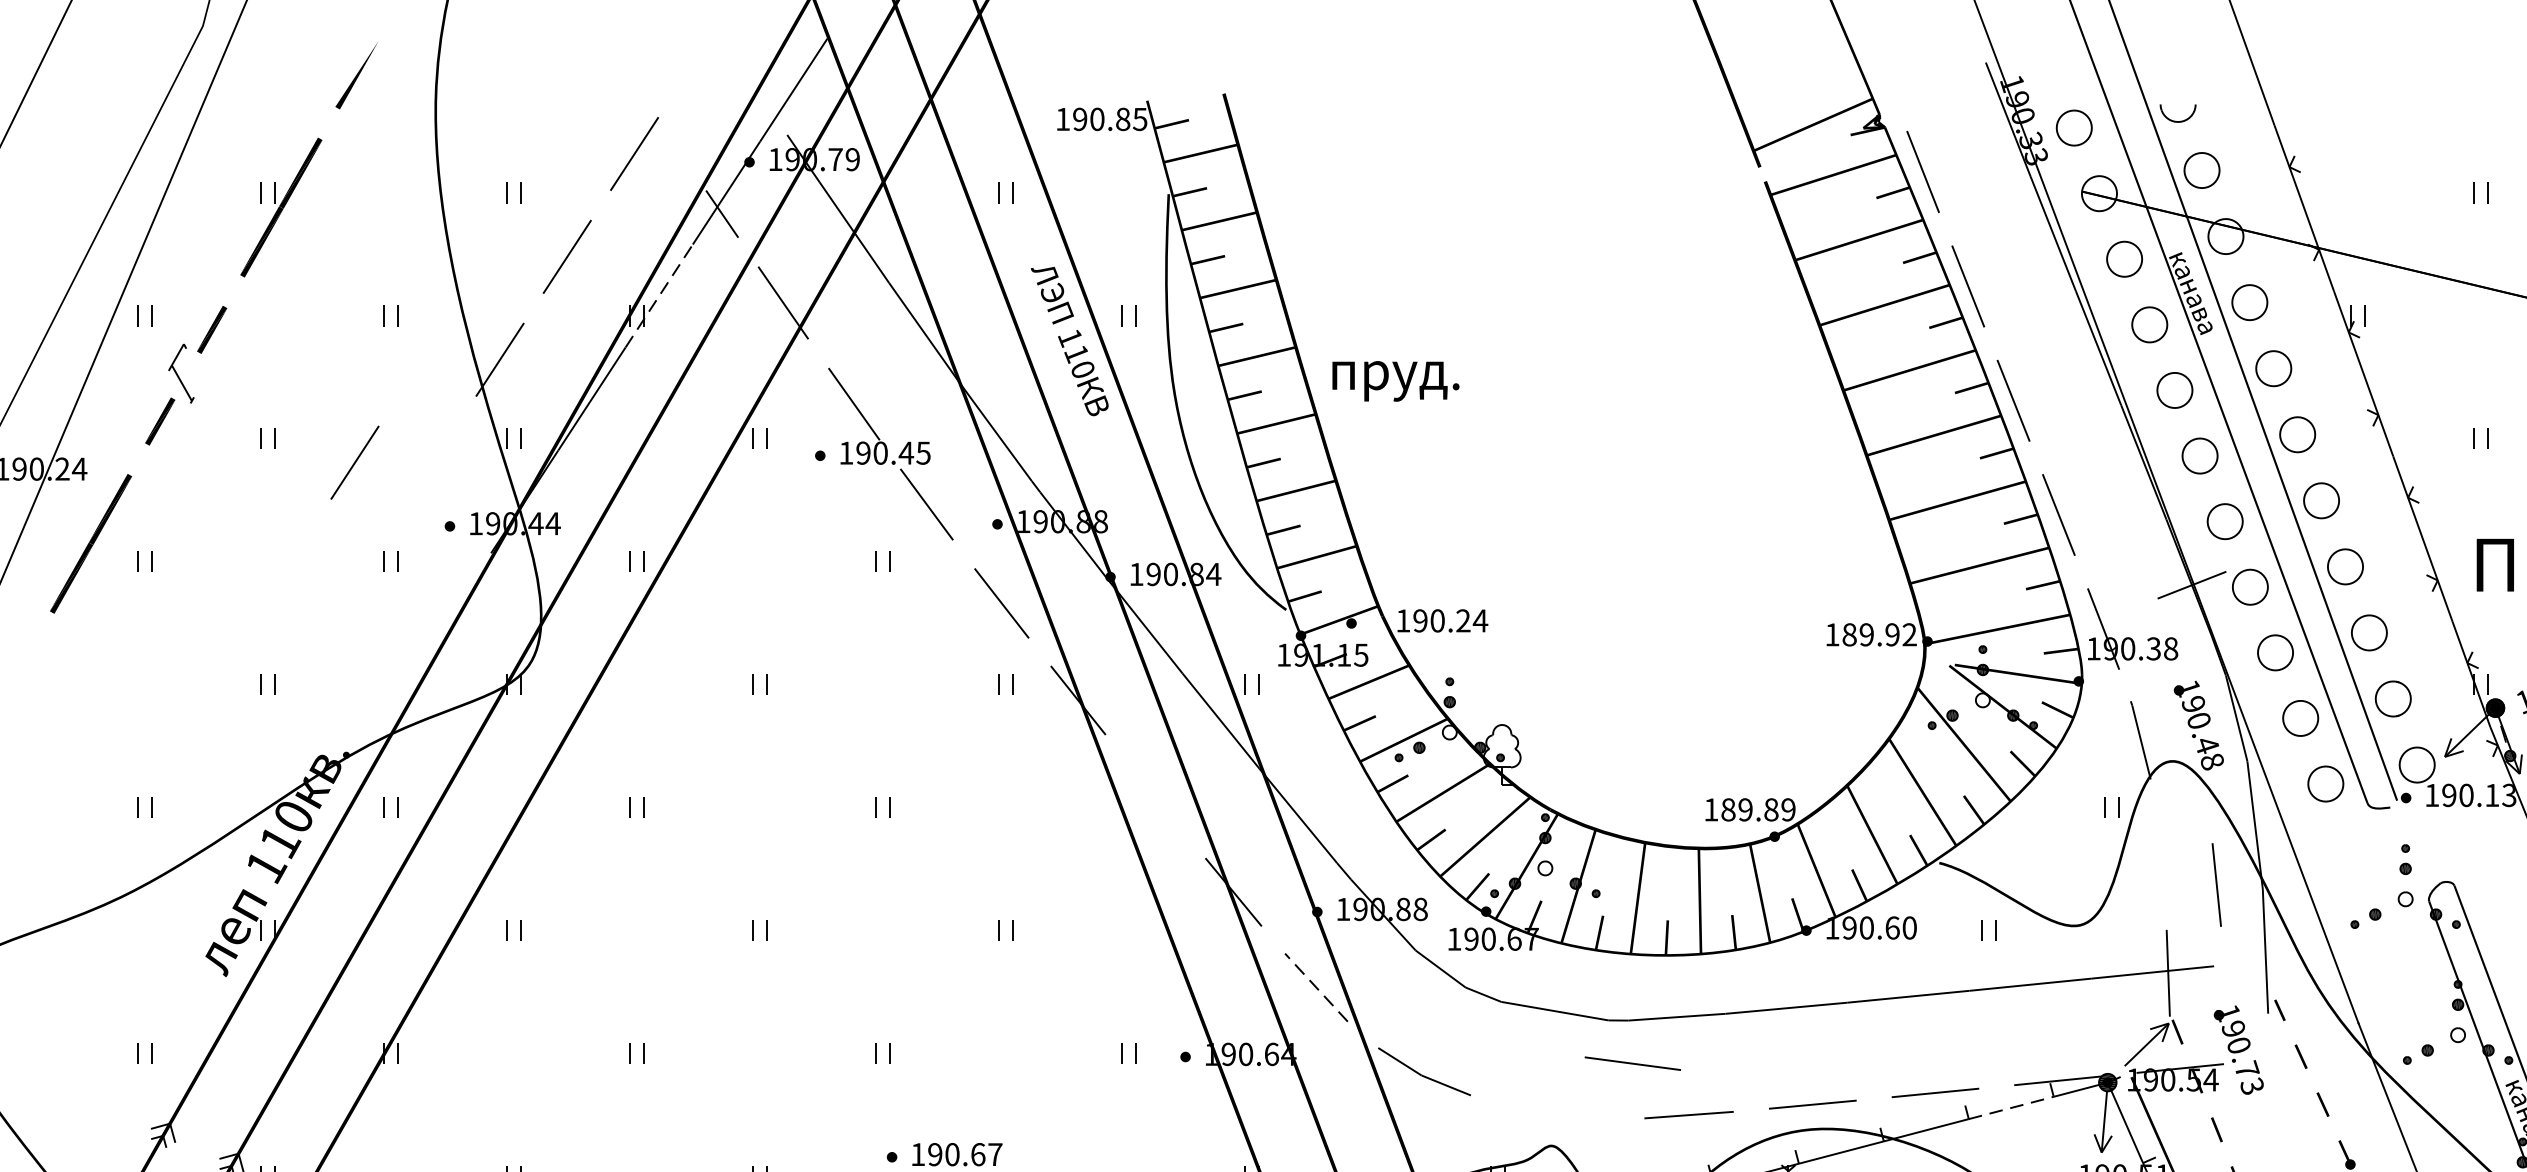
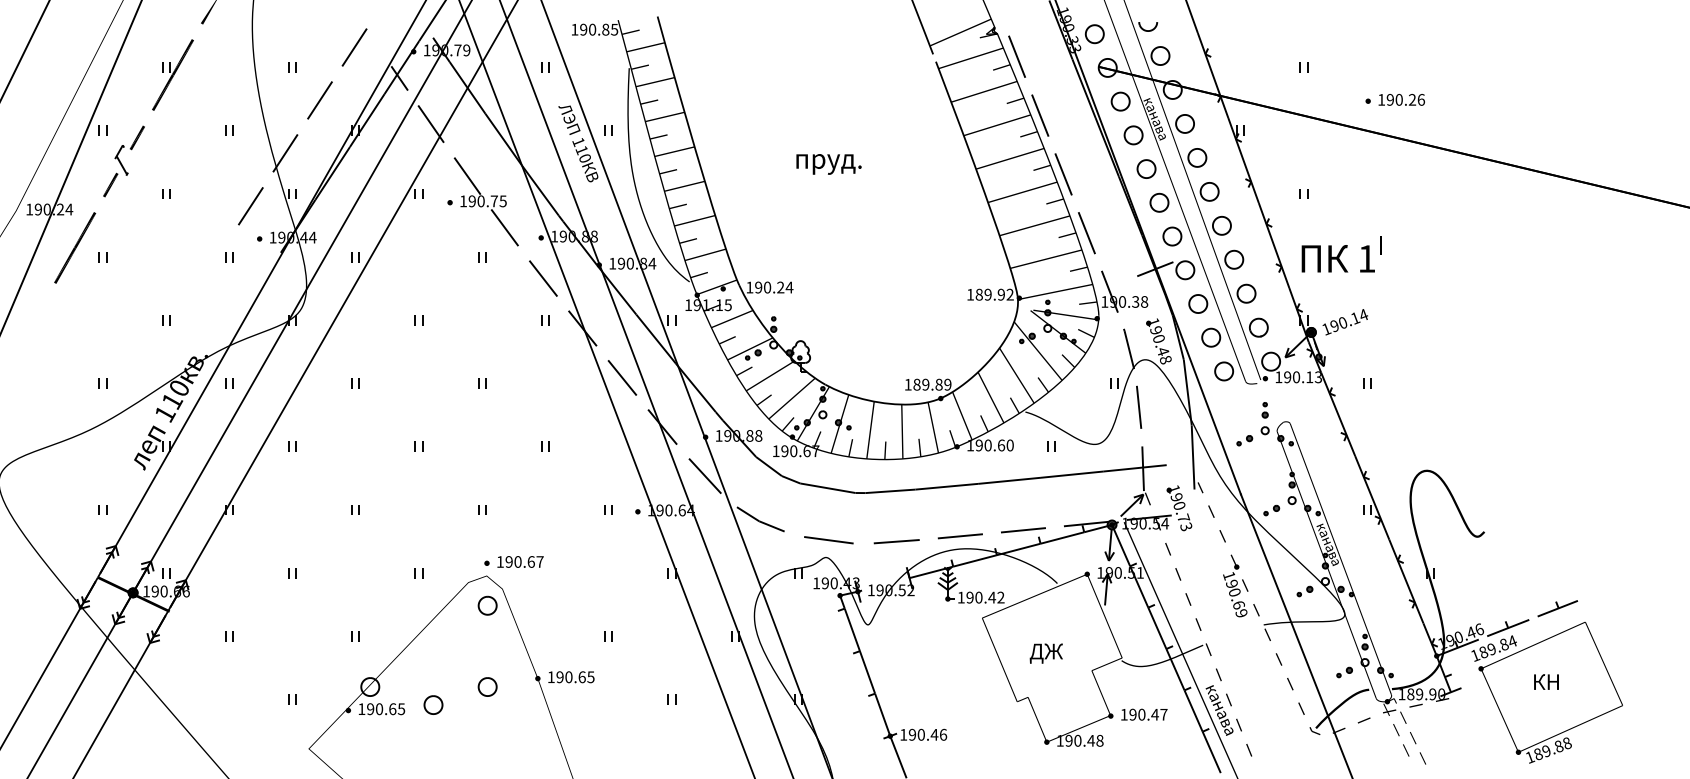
line: (659, 295) -> (367, 120), dashed -> solid
text: (1394, 381) -> (828, 164), moved
text: (906, 453) -> (494, 201), 190.45 -> 190.75
line: (354, 463) -> (250, 206), moved
line: (1155, 795) -> (622, 377), added
line: (2217, 883) -> (1139, 406), moved
line: (1317, 988) -> (705, 476), dashed -> solid
line: (1632, 1064) -> (828, 540), moved
line: (2011, 1108) -> (1062, 538), dashed -> solid

